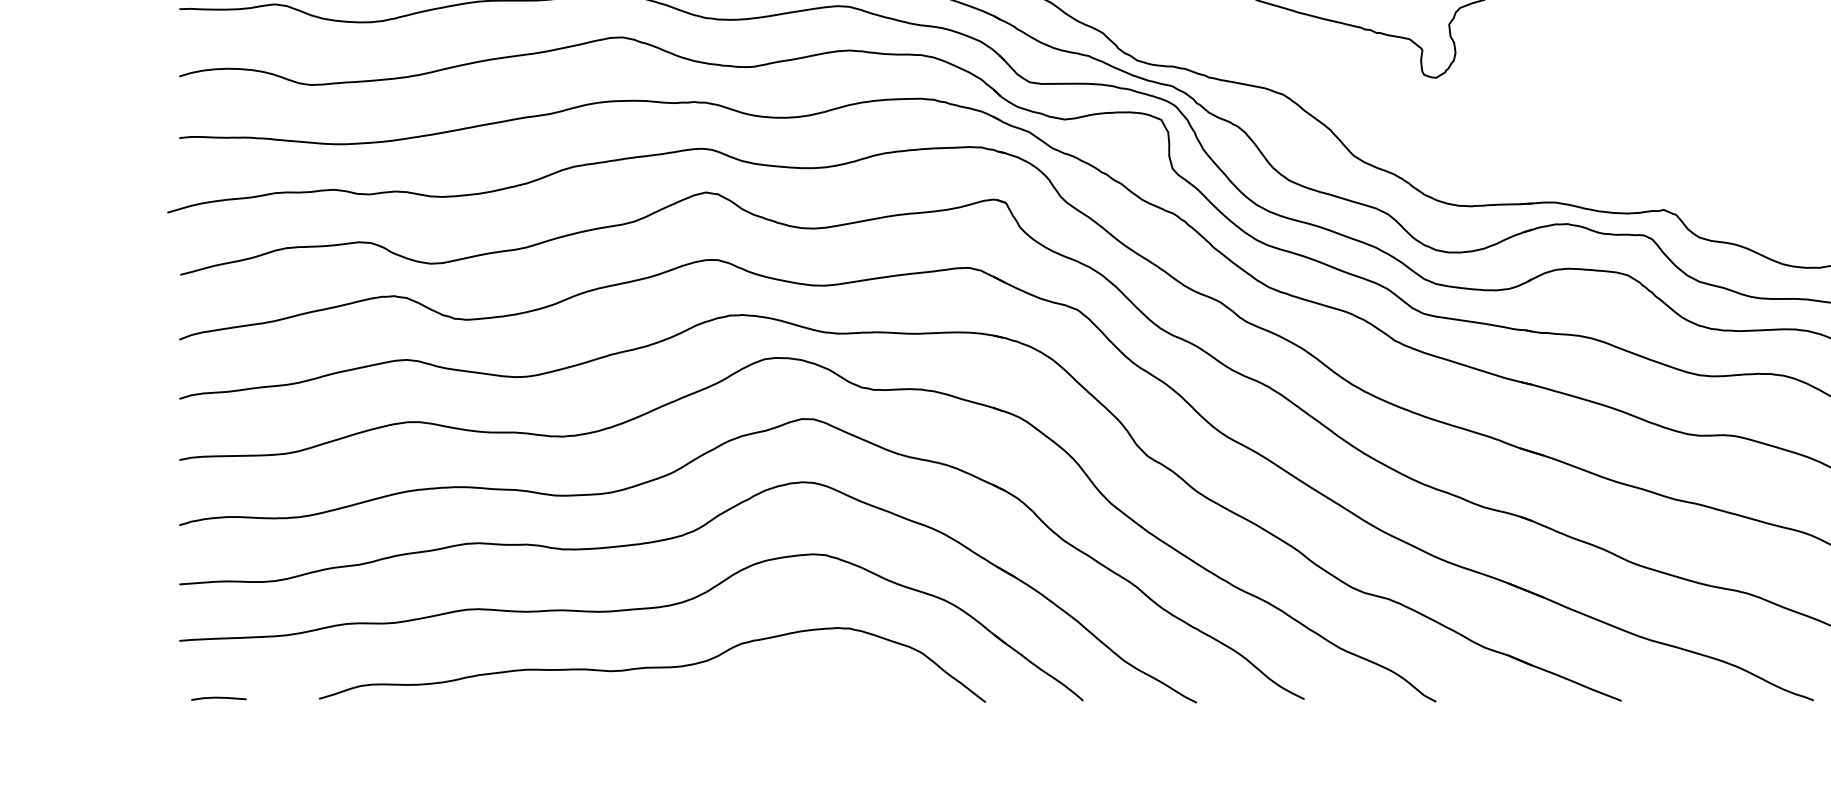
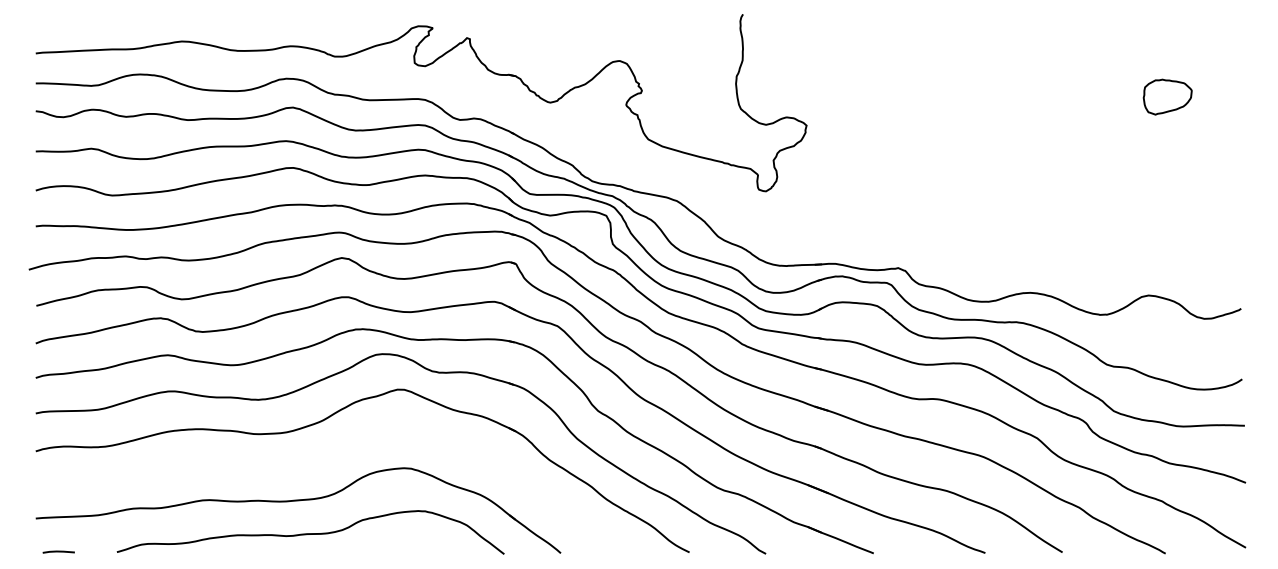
part: (676, 539) -> (324, 459), removed

